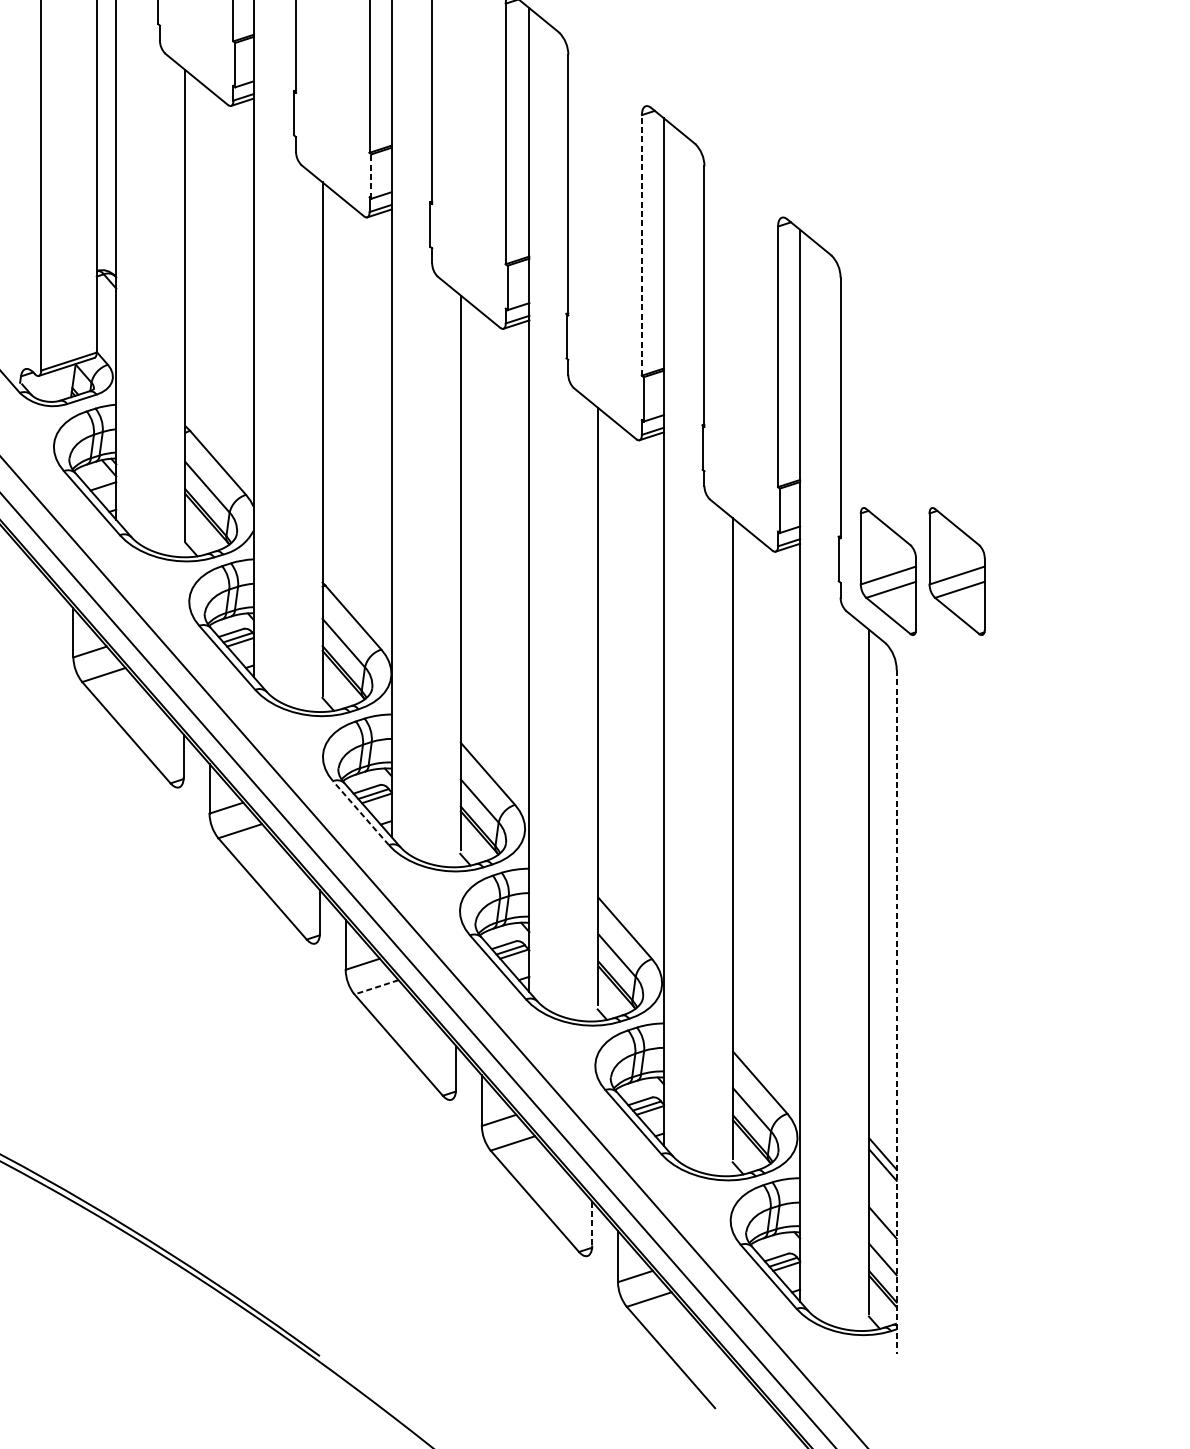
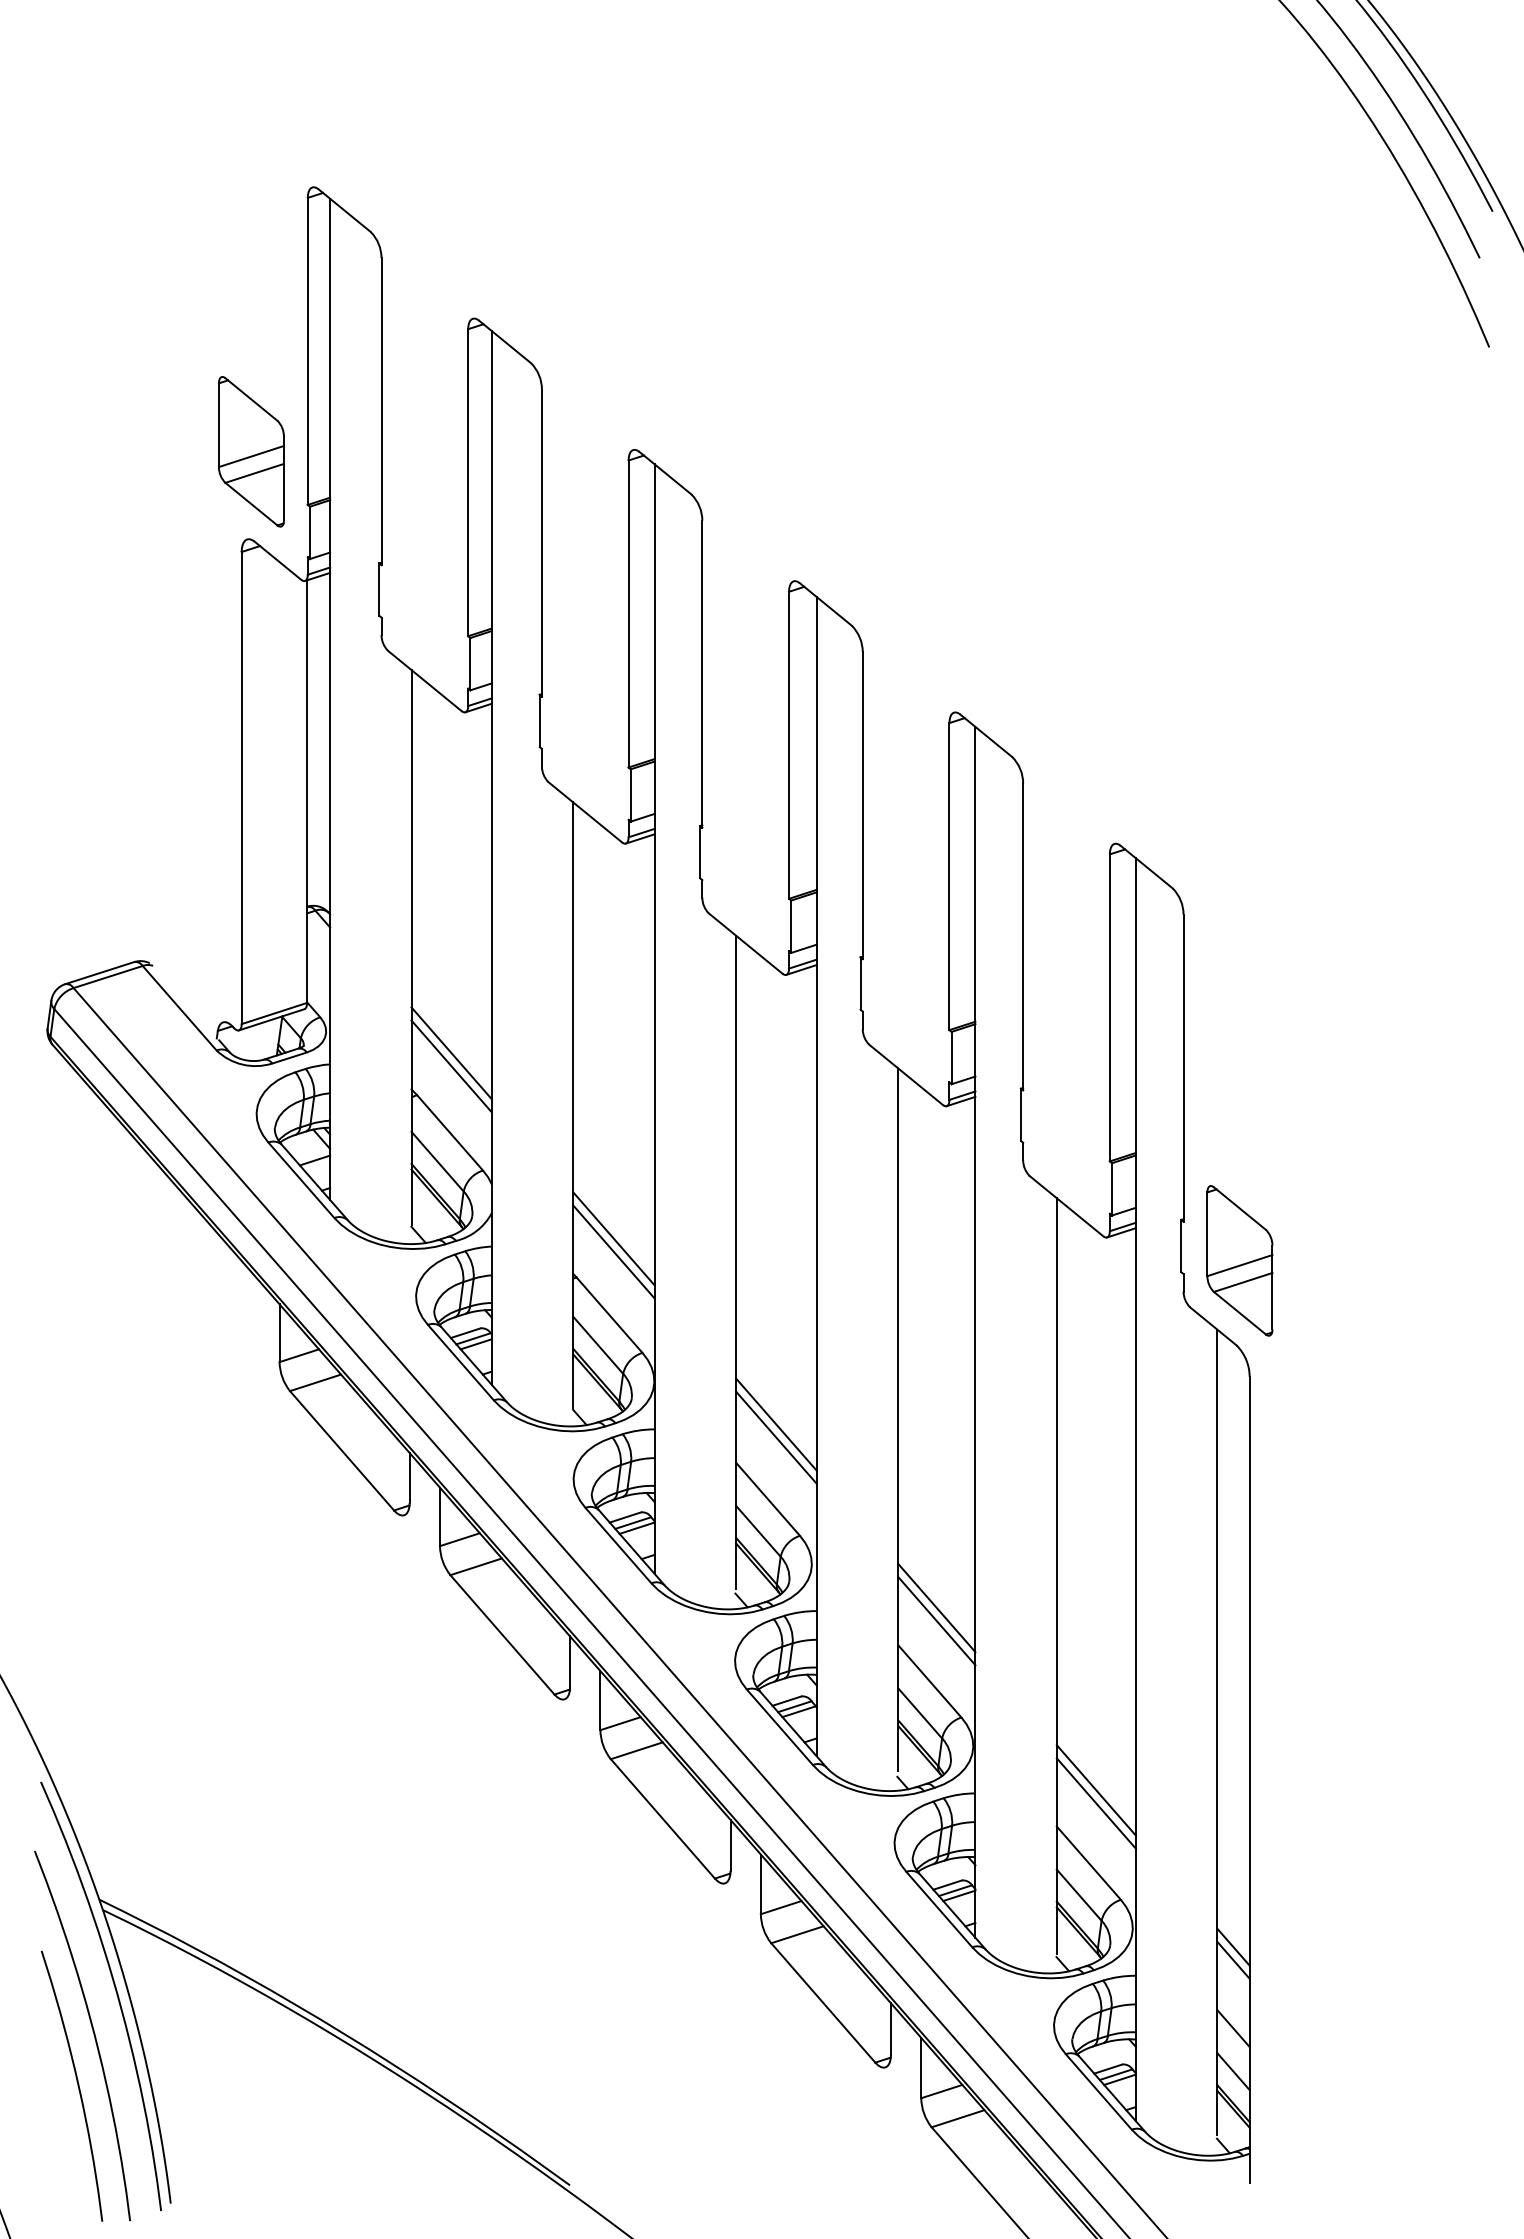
line: (371, 175) -> (630, 794), dashed -> solid
line: (641, 245) -> (949, 876), dashed -> solid
line: (219, 395) -> (451, 1053), added
line: (219, 406) -> (451, 1066), added
line: (356, 552) -> (613, 1238), added
line: (356, 563) -> (613, 1251), added
part: (956, 571) -> (1320, 1260), removed
line: (495, 710) -> (776, 1424), added
line: (495, 721) -> (776, 1437), added
line: (361, 813) -> (618, 1545), dashed -> solid
line: (630, 865) -> (936, 1607), added
line: (630, 877) -> (936, 1621), added
line: (376, 987) -> (636, 1750), dashed -> solid
line: (896, 1012) -> (1249, 1780), dashed -> solid
line: (765, 1021) -> (1095, 1790), added
line: (765, 1032) -> (1095, 1803), added
line: (591, 1223) -> (890, 2029), dashed -> solid

